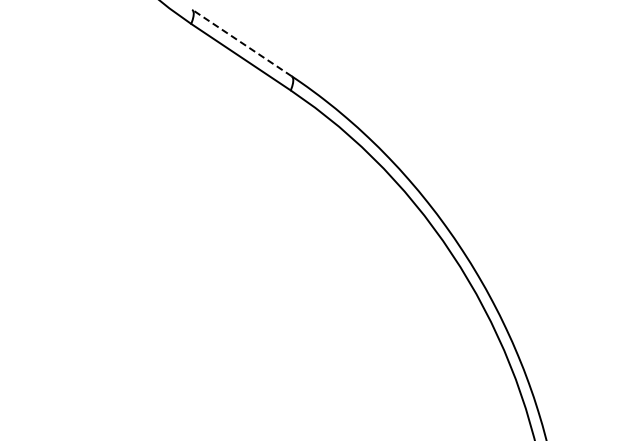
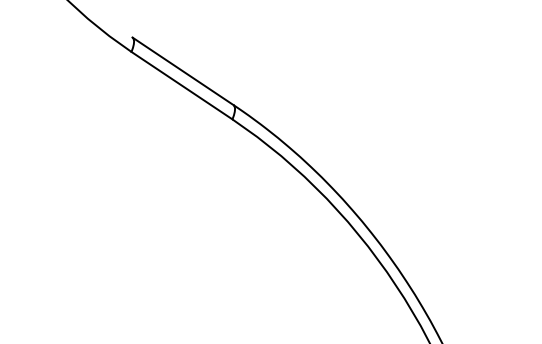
line: (241, 43) -> (182, 71), dashed -> solid

